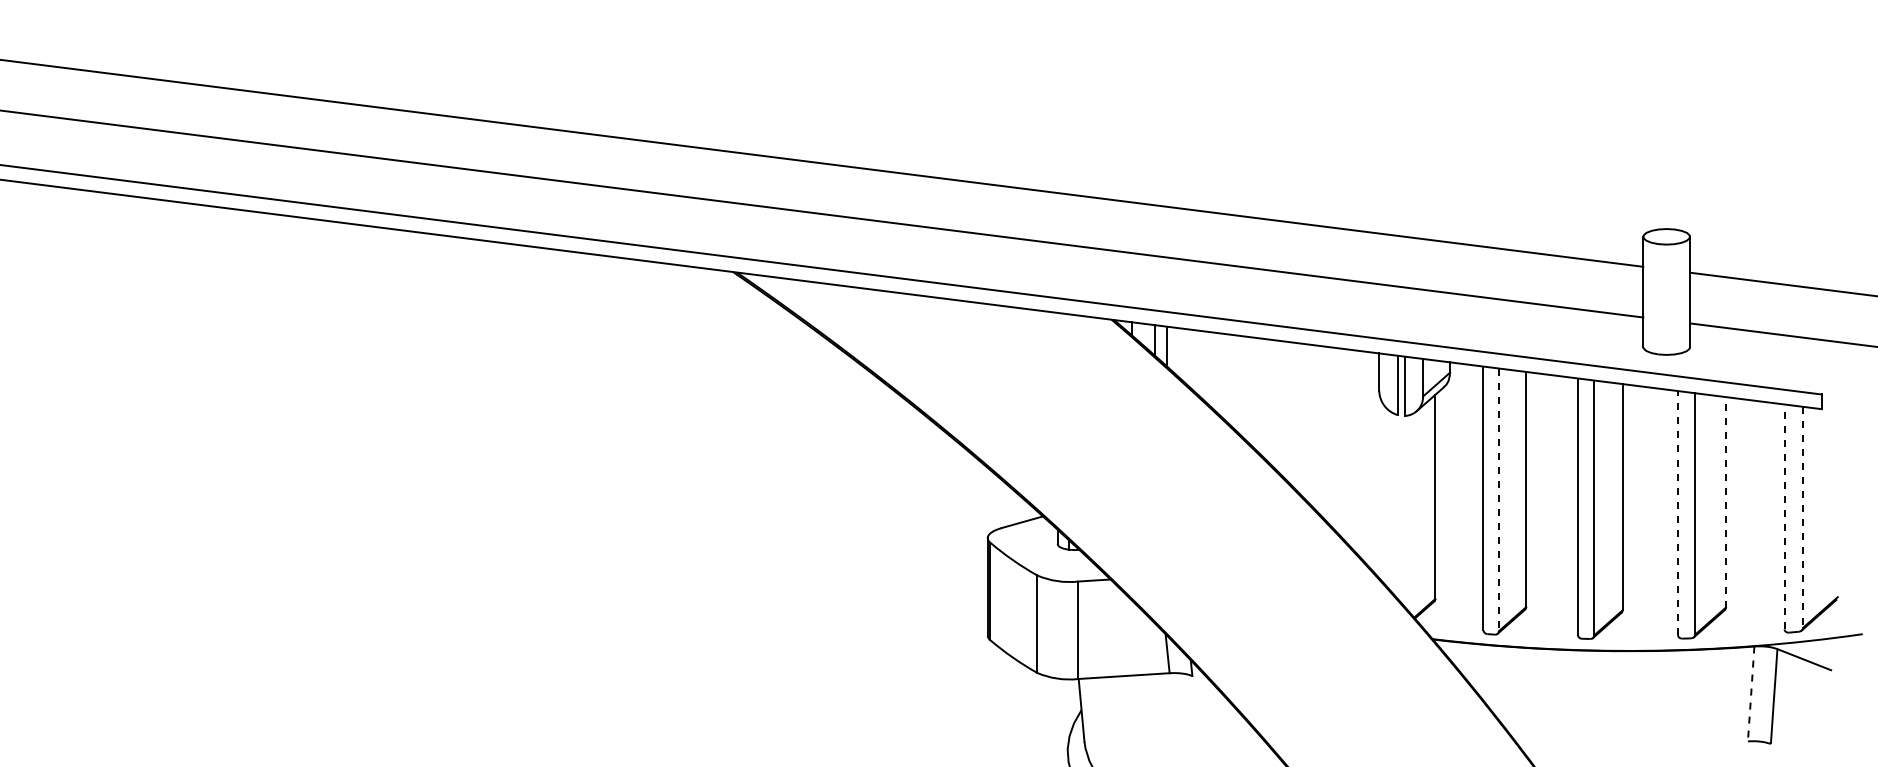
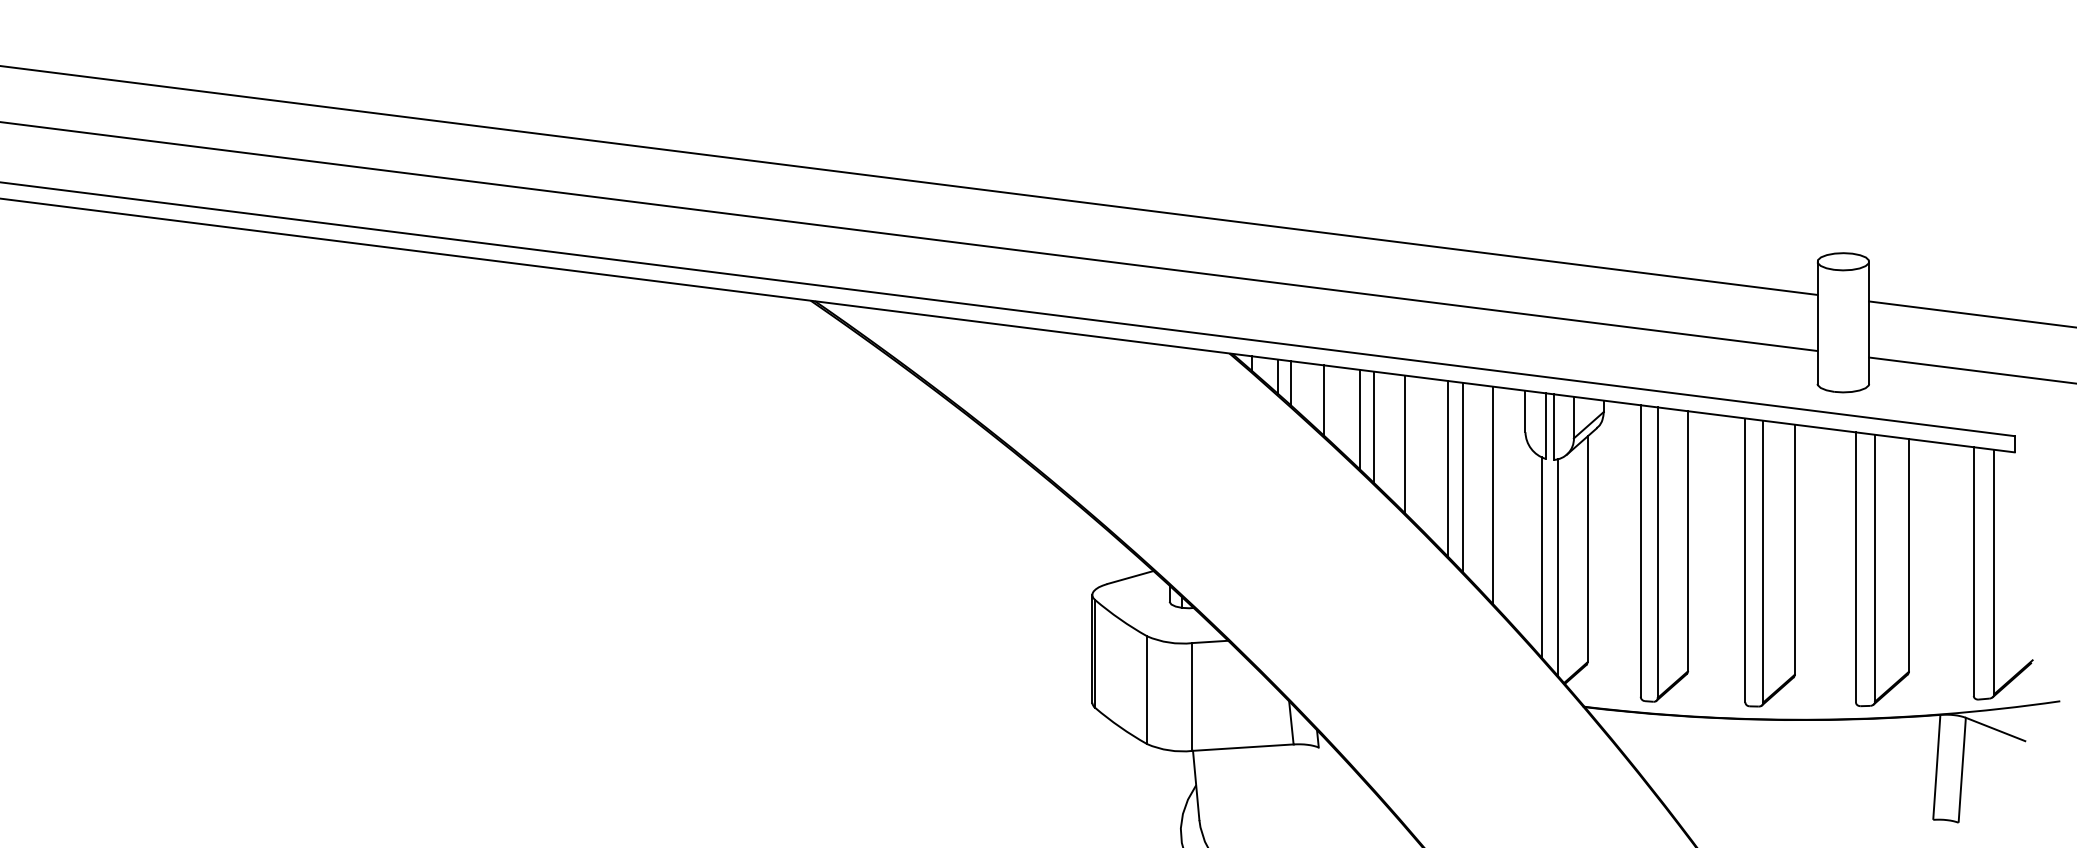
line: (1197, 362) -> (1324, 400), added
line: (1229, 379) -> (1359, 419), added
line: (1242, 386) -> (1374, 427), added
line: (1270, 402) -> (1405, 444), added
line: (1308, 423) -> (1447, 468), added
line: (1323, 431) -> (1463, 477), added
line: (1350, 448) -> (1493, 495), added
line: (1498, 500) -> (1657, 553), dashed -> solid
line: (1725, 501) -> (1908, 554), dashed -> solid
line: (1393, 504) -> (1541, 557), added
line: (1408, 513) -> (1557, 567), added
line: (1677, 513) -> (1855, 567), dashed -> solid
line: (1784, 516) -> (1973, 571), dashed -> solid
line: (1803, 517) -> (1994, 572), dashed -> solid
line: (1750, 694) -> (1936, 768), dashed -> solid

